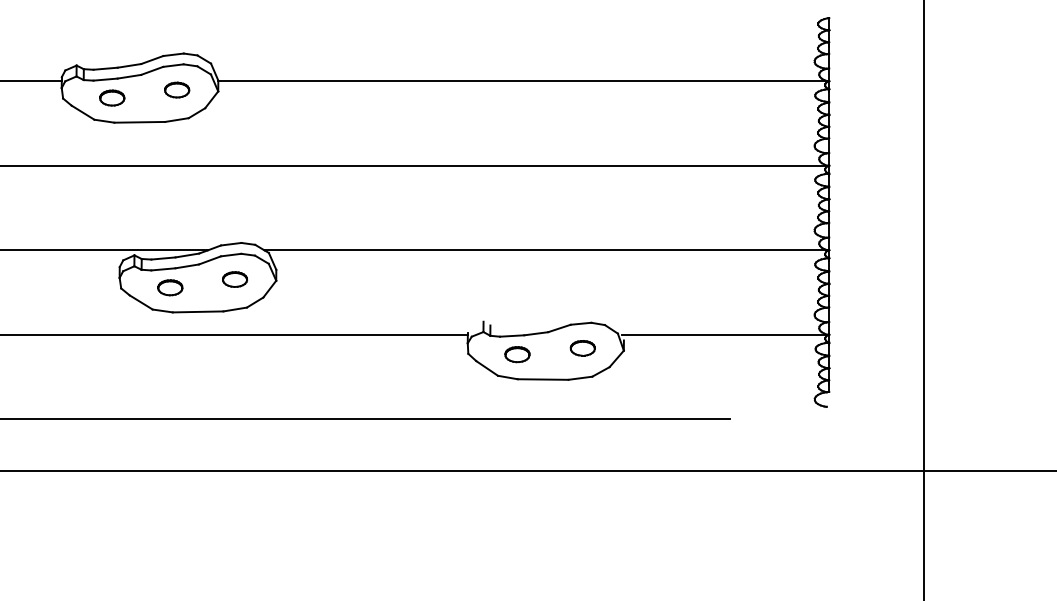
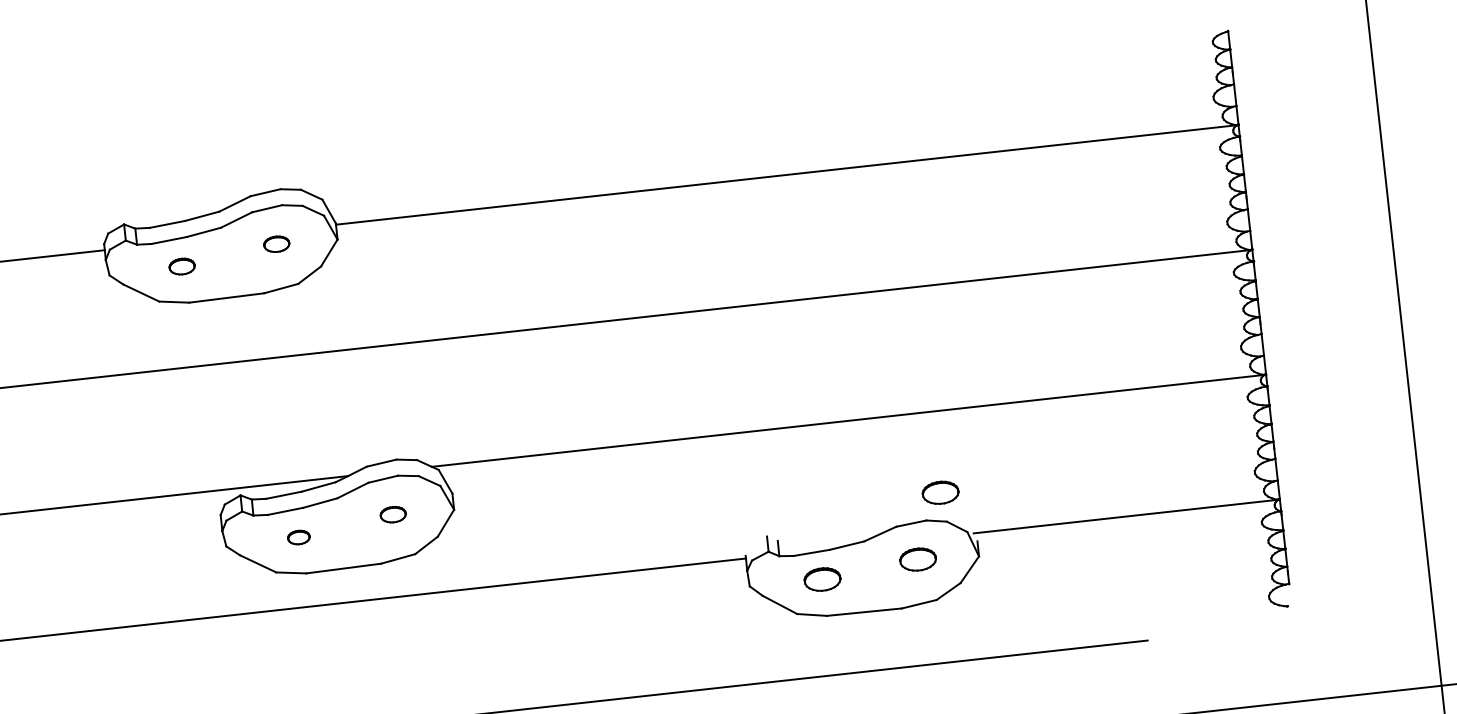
part: (177, 89) -> (277, 243), size x0.7
part: (112, 97) -> (182, 265), size x0.7
part: (235, 279) -> (393, 514), size x0.7
part: (170, 287) -> (298, 536), size x0.6
part: (602, 305) -> (940, 493), added

